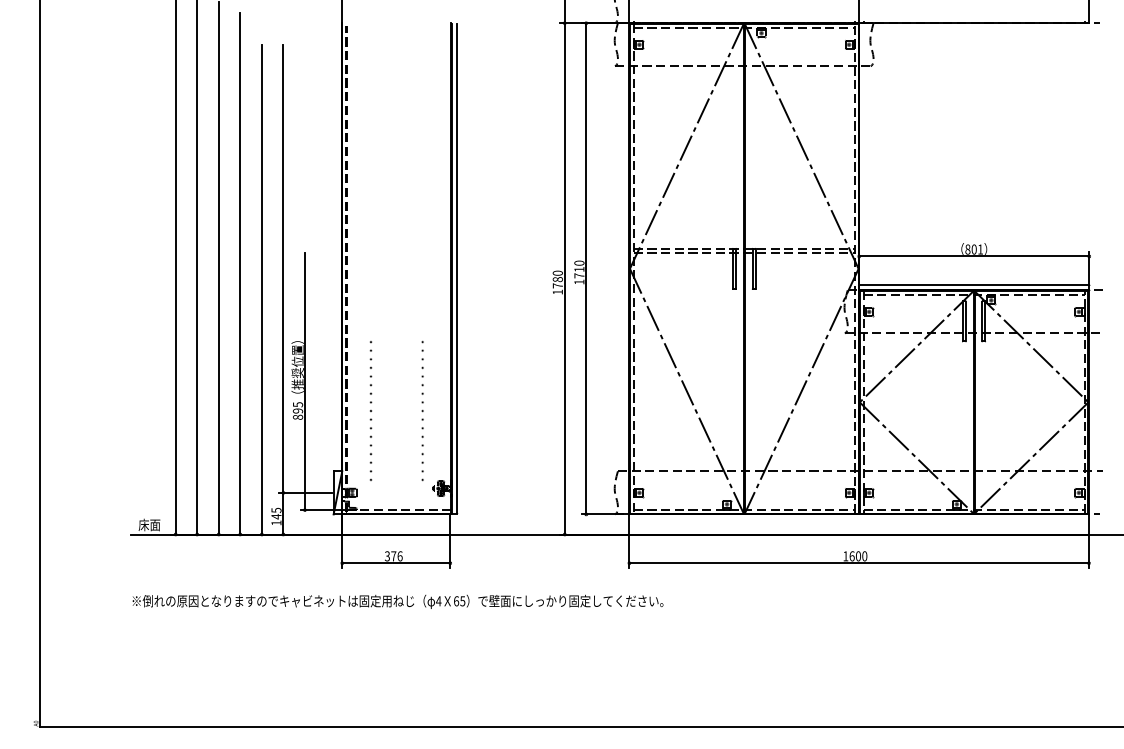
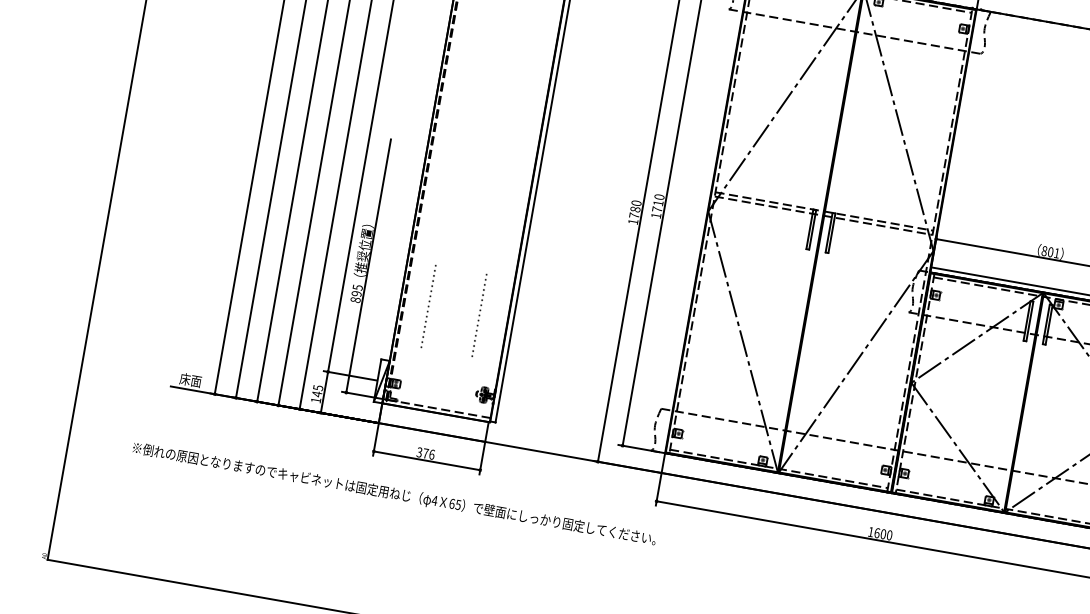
part: (370, 410) -> (428, 305), size x0.6
part: (422, 410) -> (479, 314), size x0.6
text: (397, 601) -> (394, 493), moved

